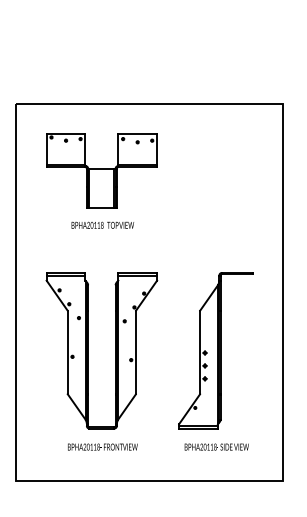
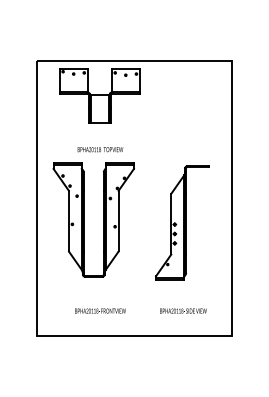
part: (101, 170) -> (99, 95), moved
part: (89, 350) -> (84, 219), moved
part: (215, 350) -> (182, 222), moved

